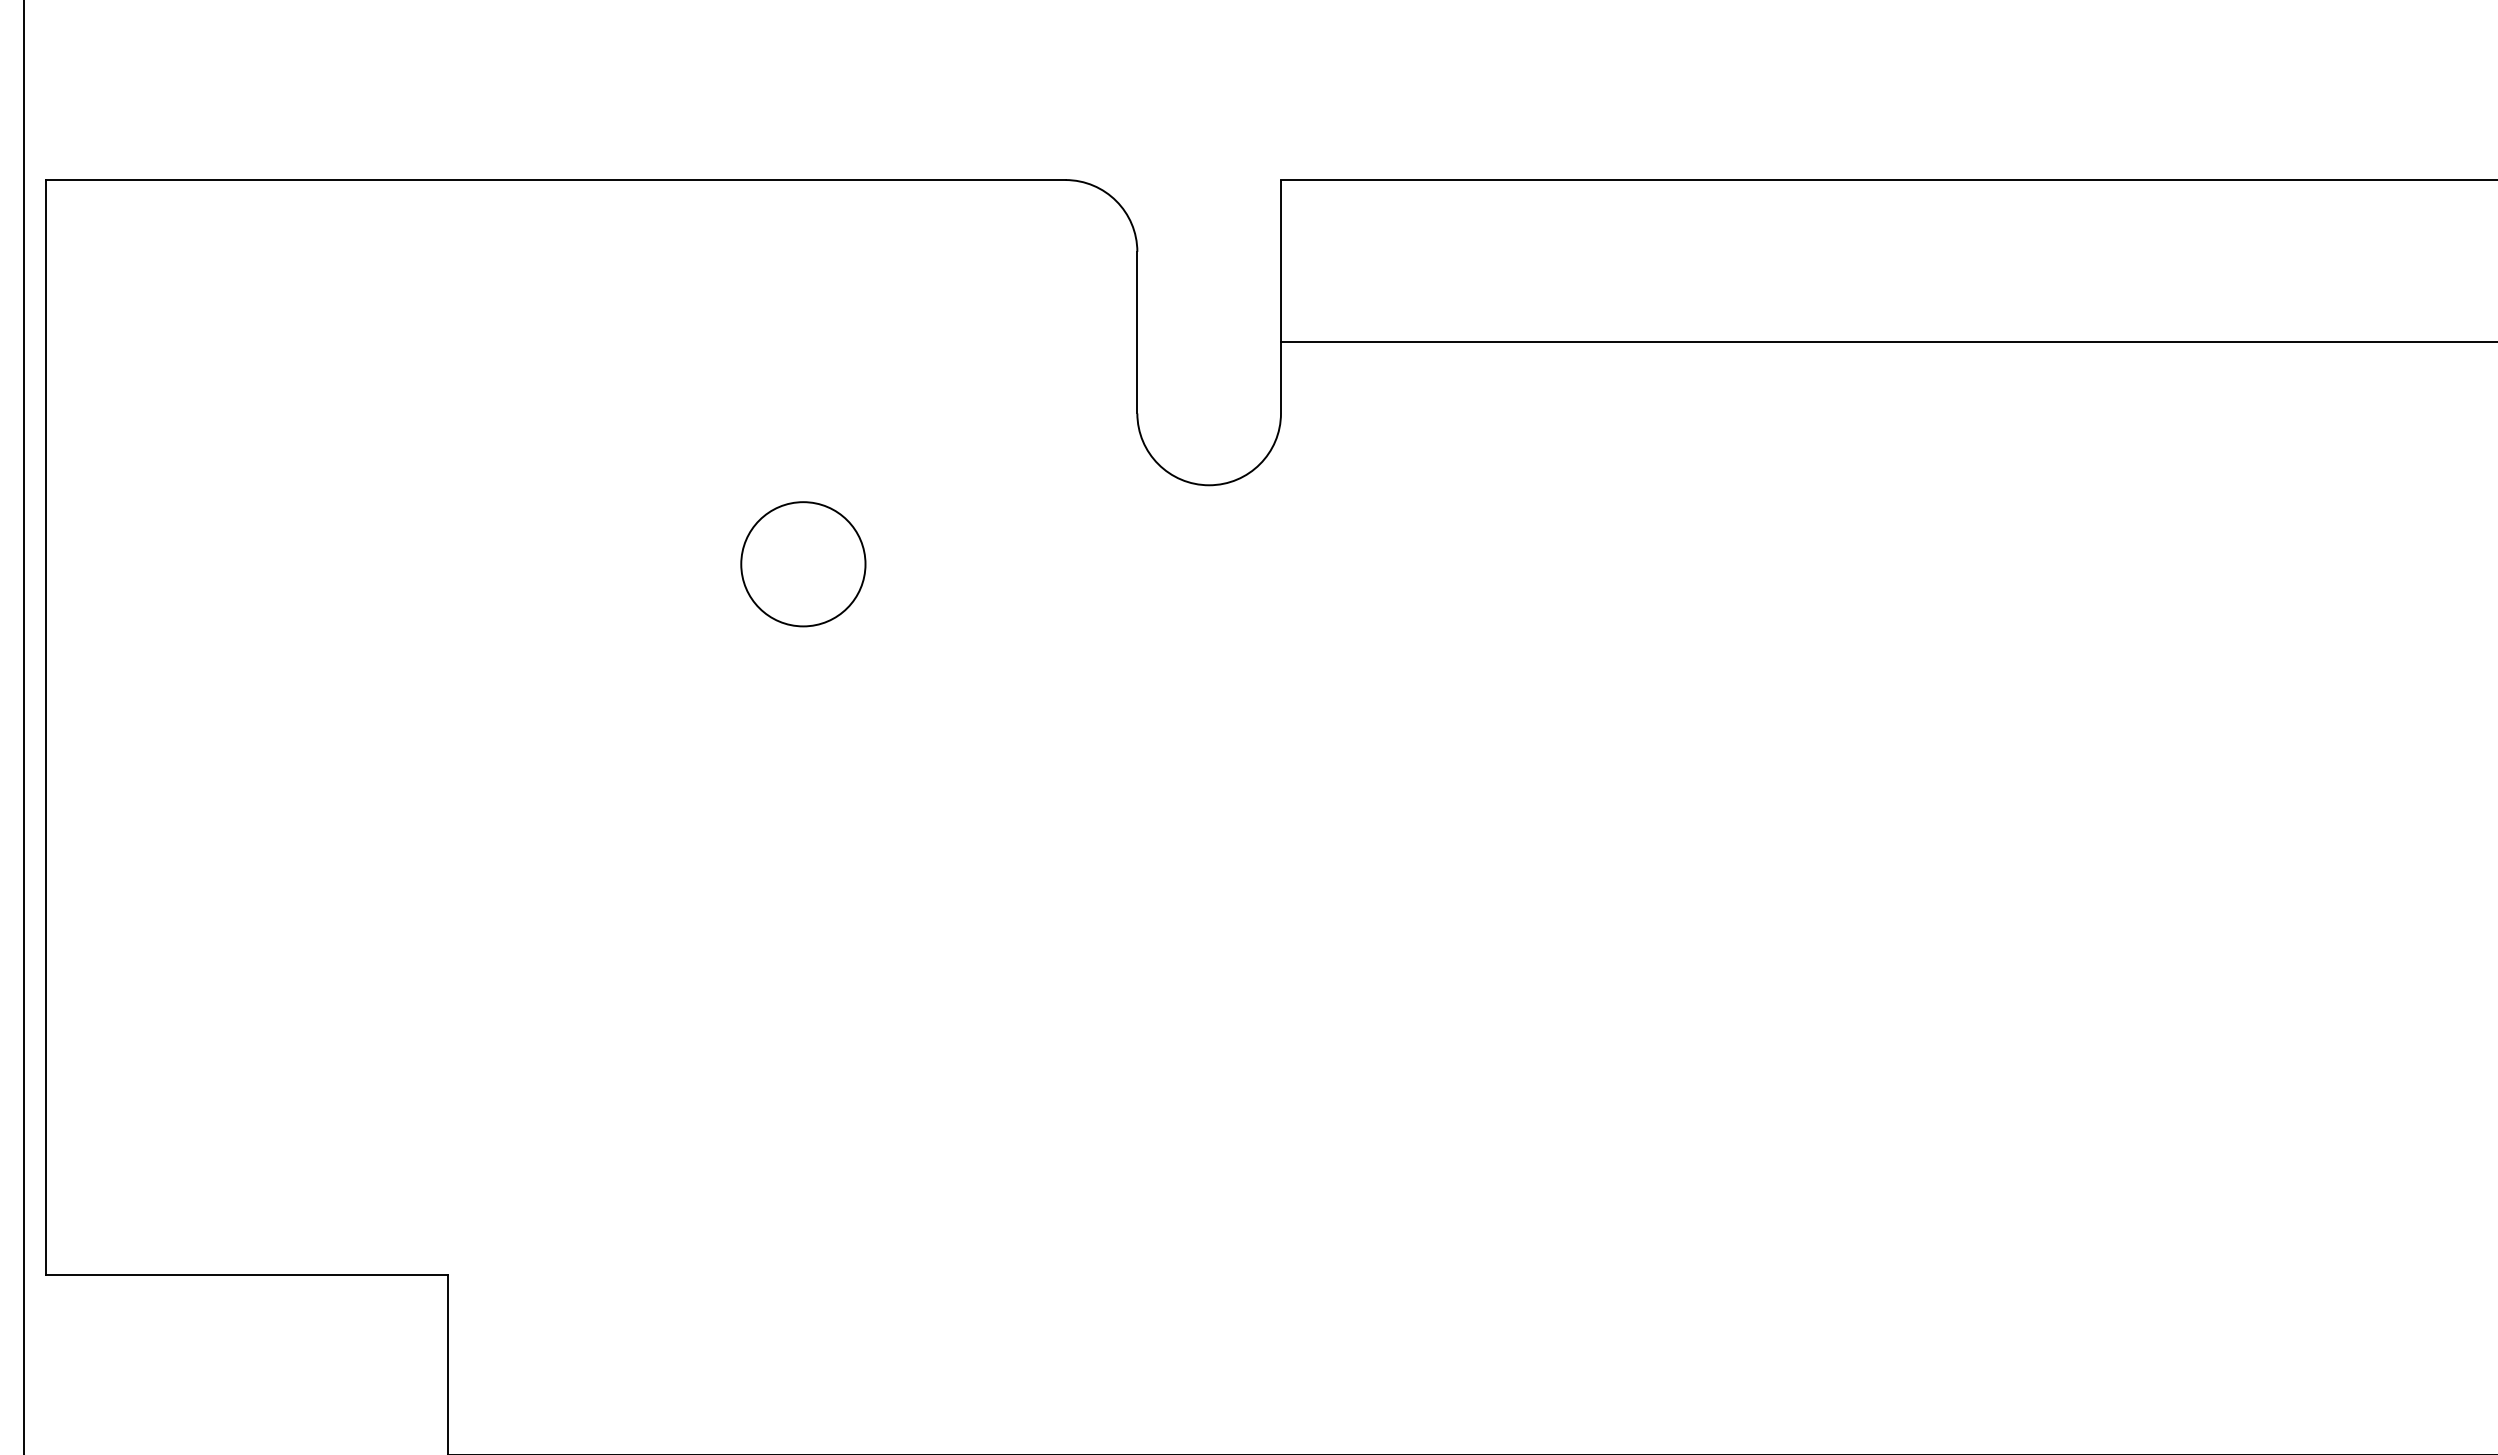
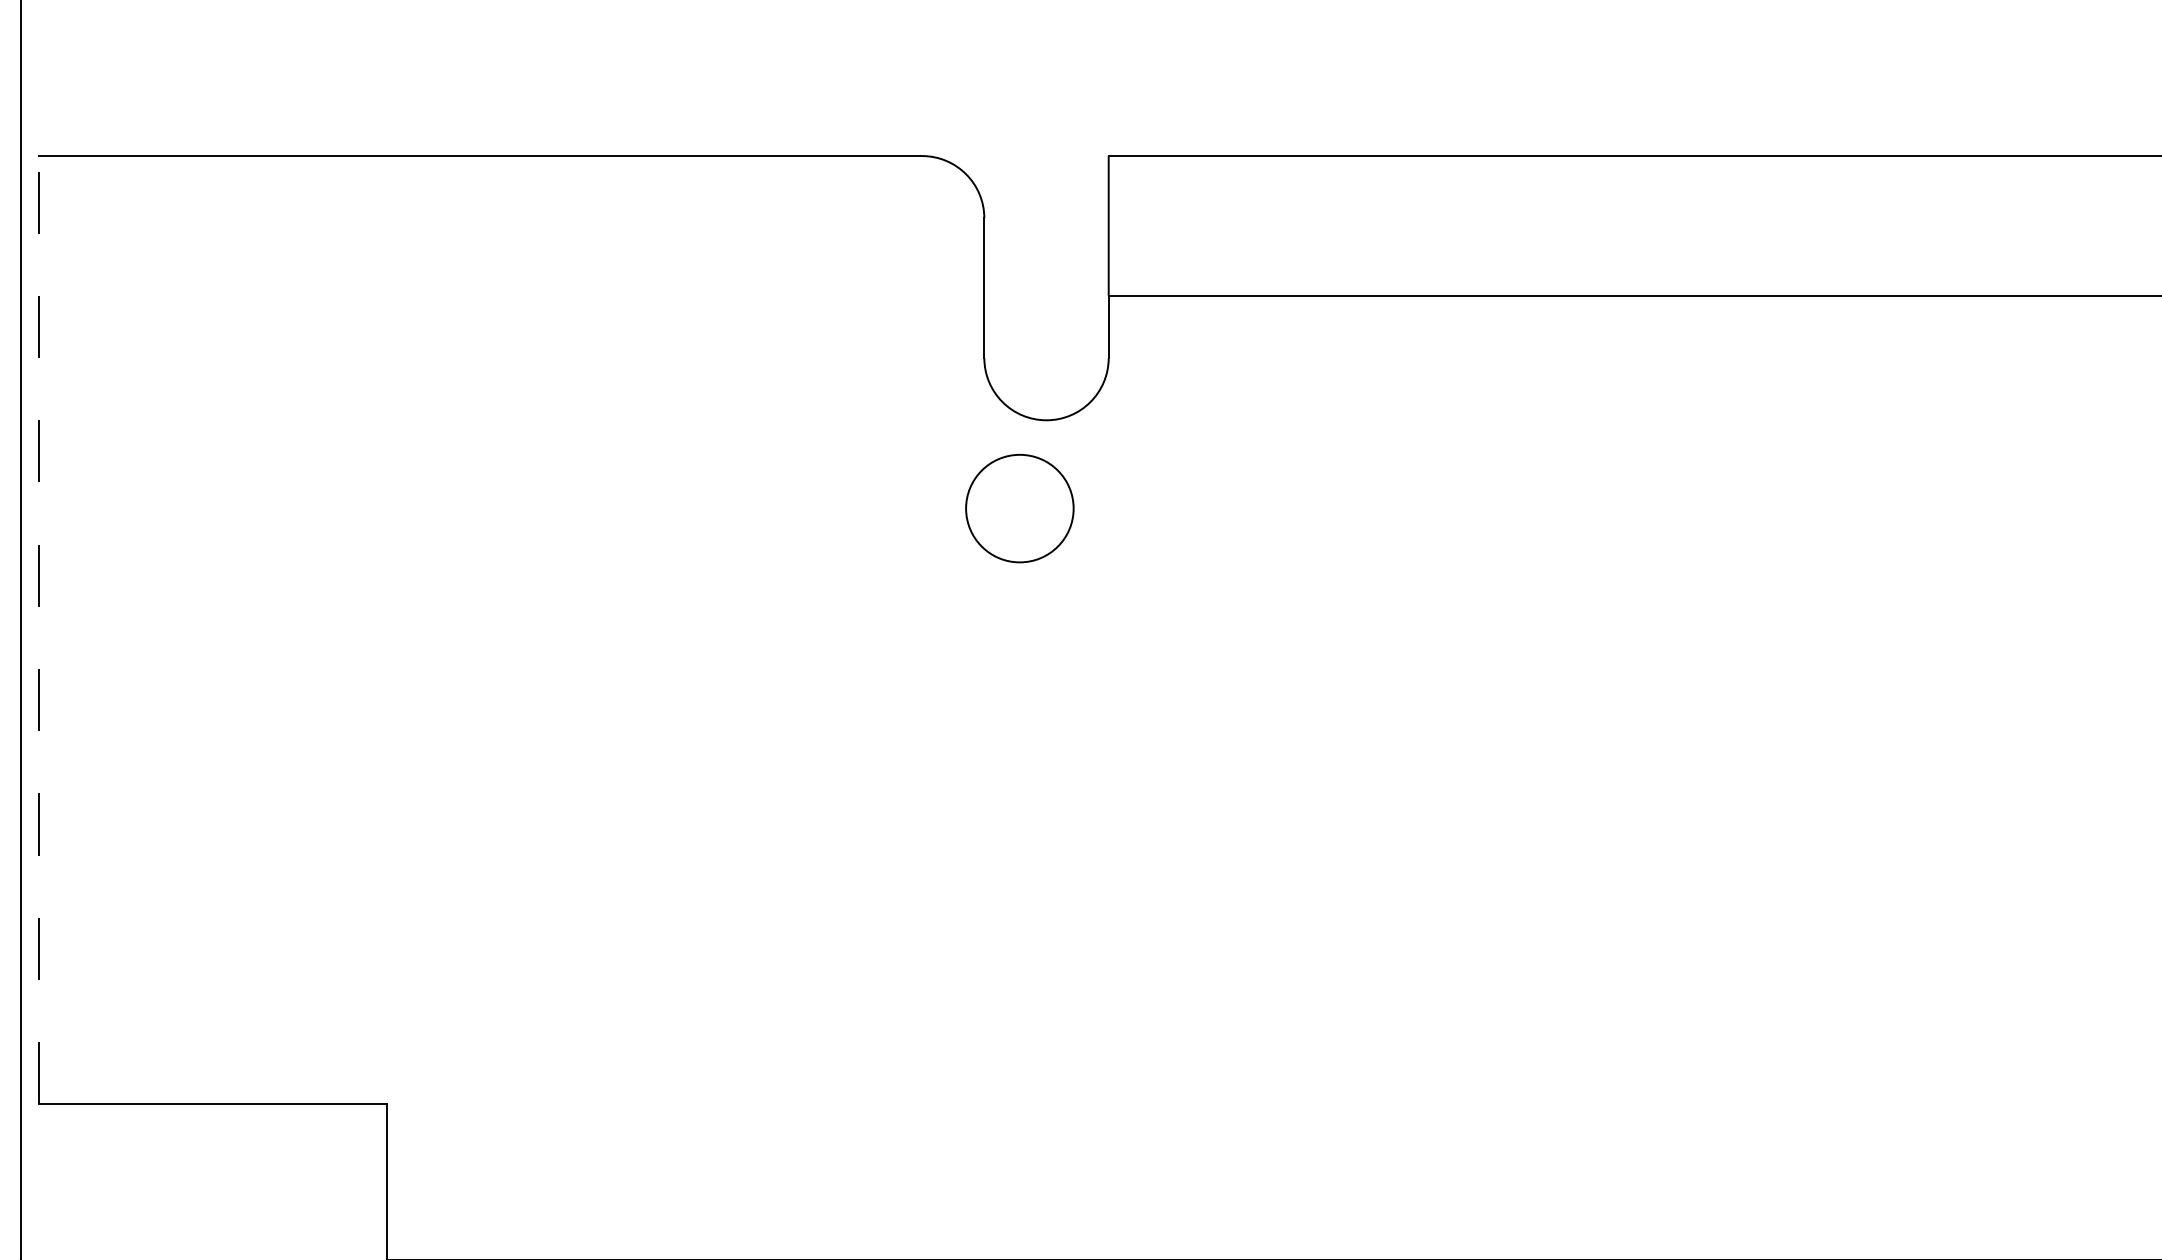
circle: (803, 564) -> (1019, 508), moved
line: (45, 727) -> (39, 630), solid -> dashed

